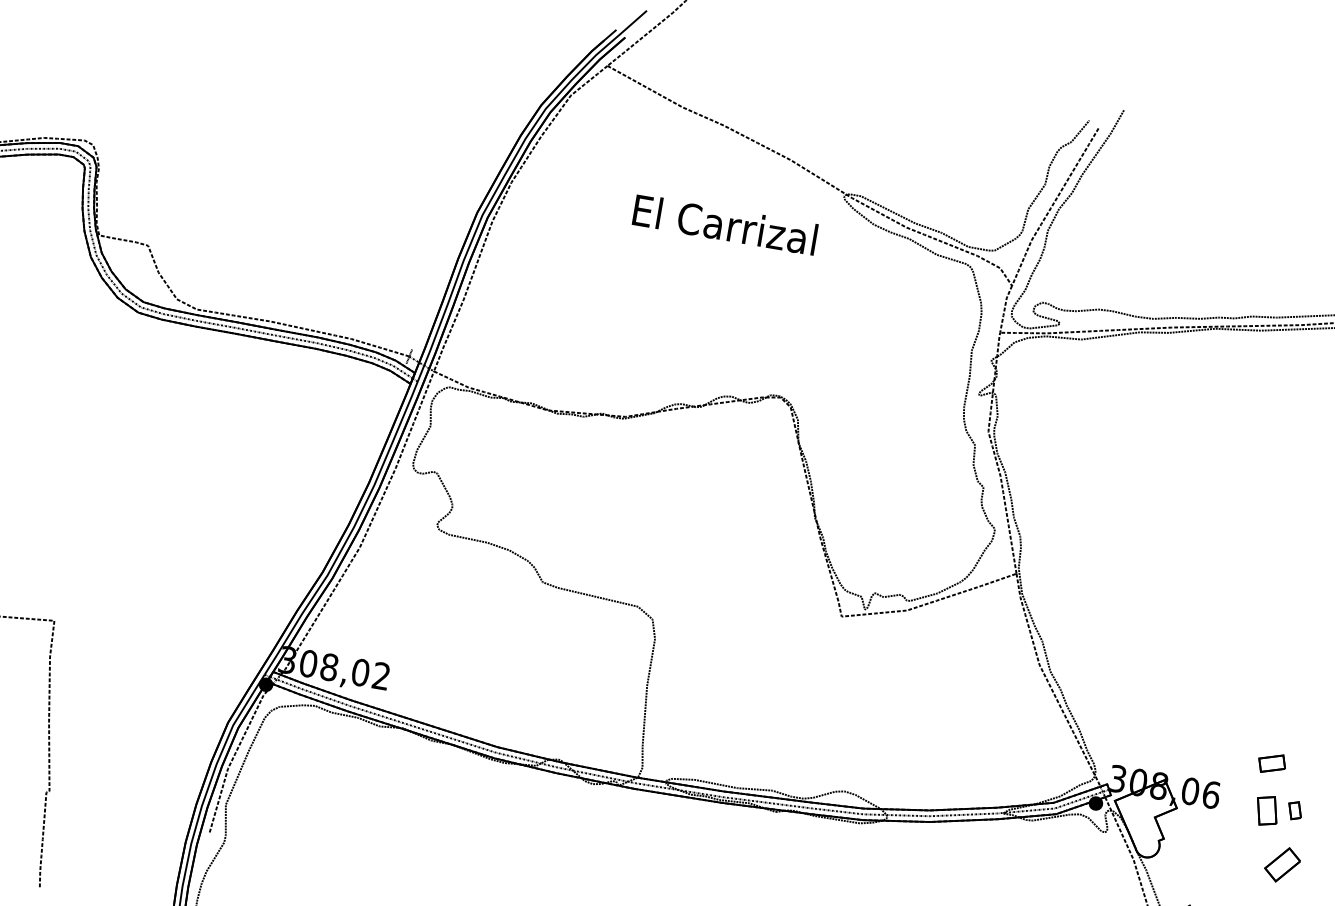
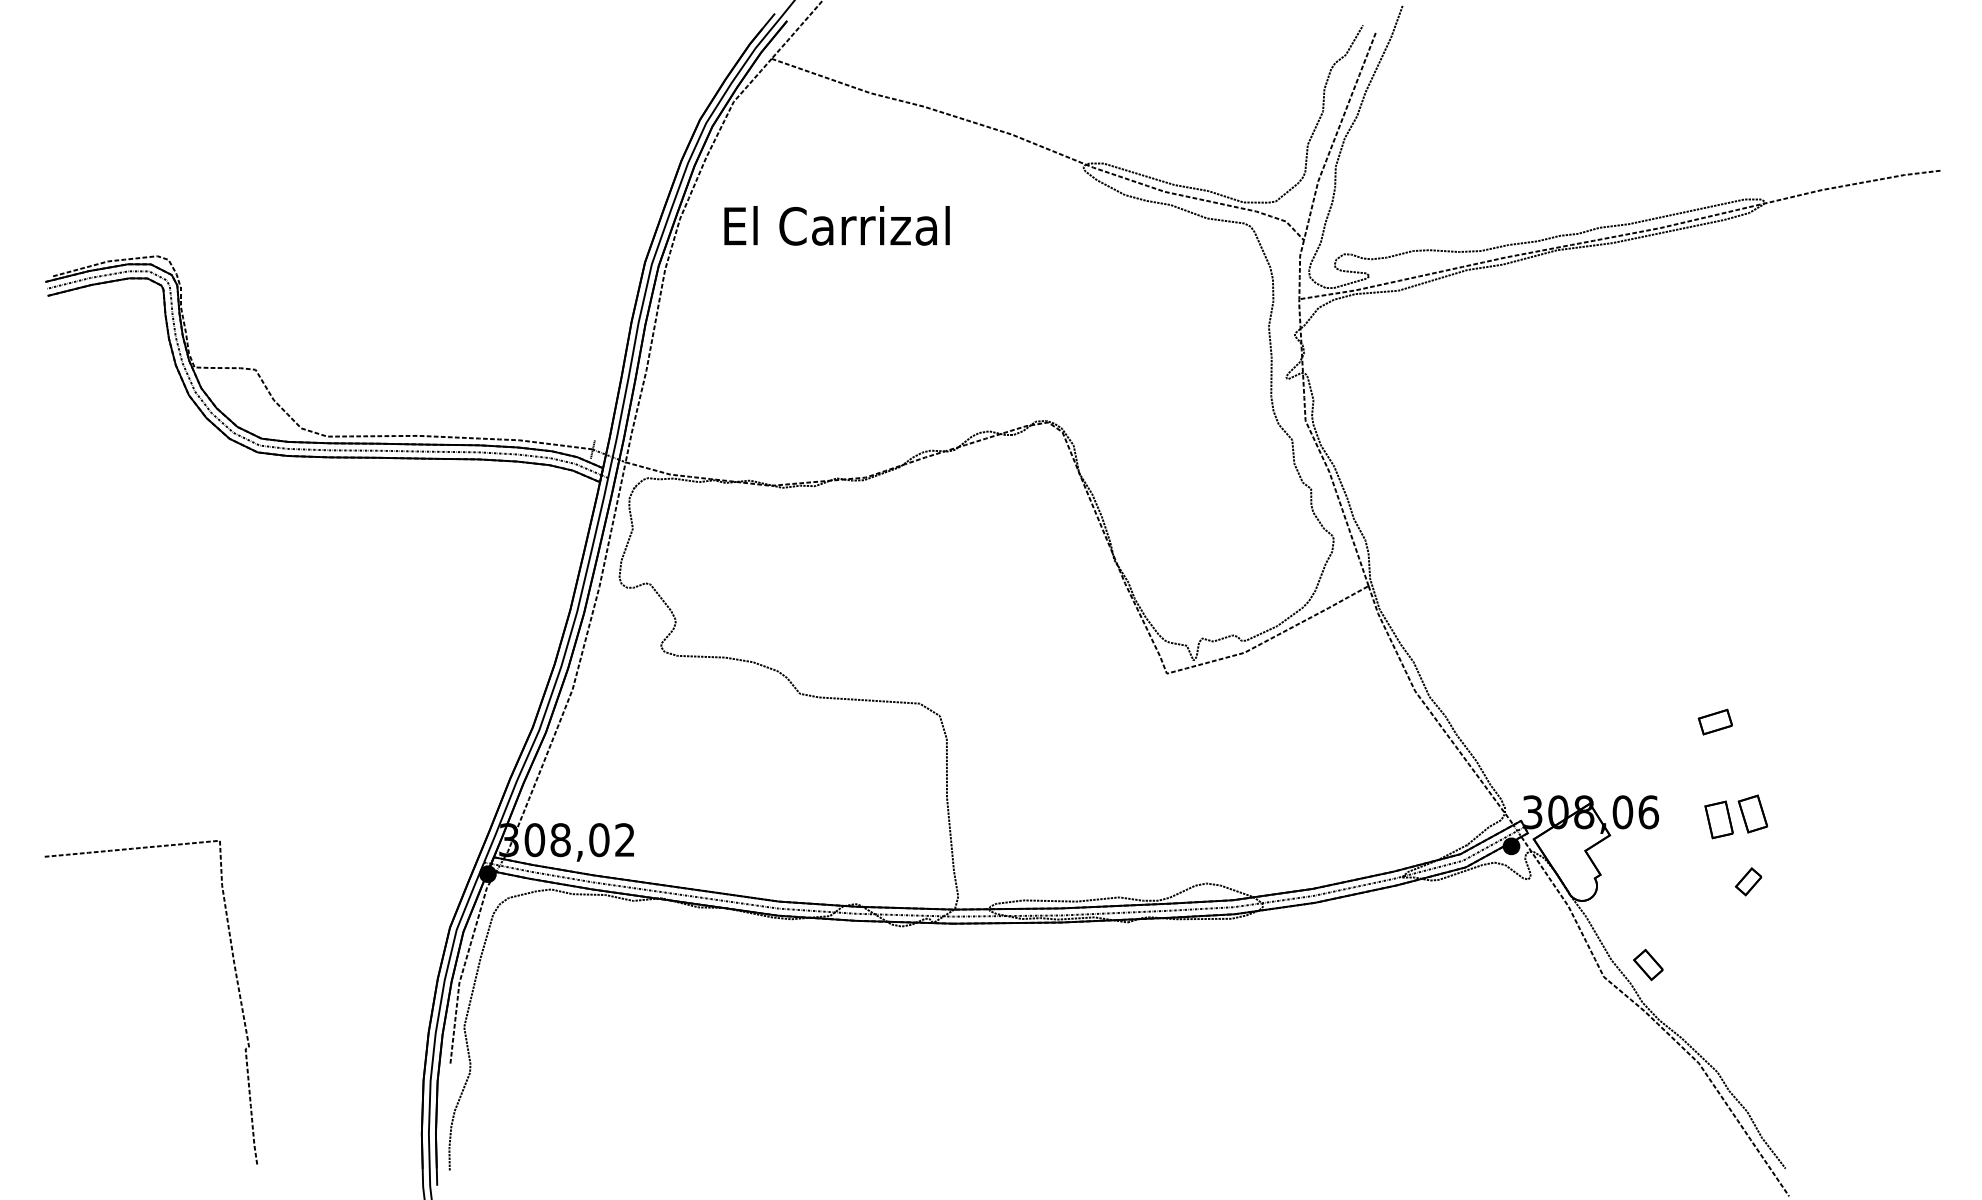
text: (724, 224) -> (836, 225), moved
part: (1271, 763) -> (1714, 721), moved
part: (1294, 810) -> (1752, 813), size x1.67
part: (1282, 864) -> (1748, 881), size x0.62

